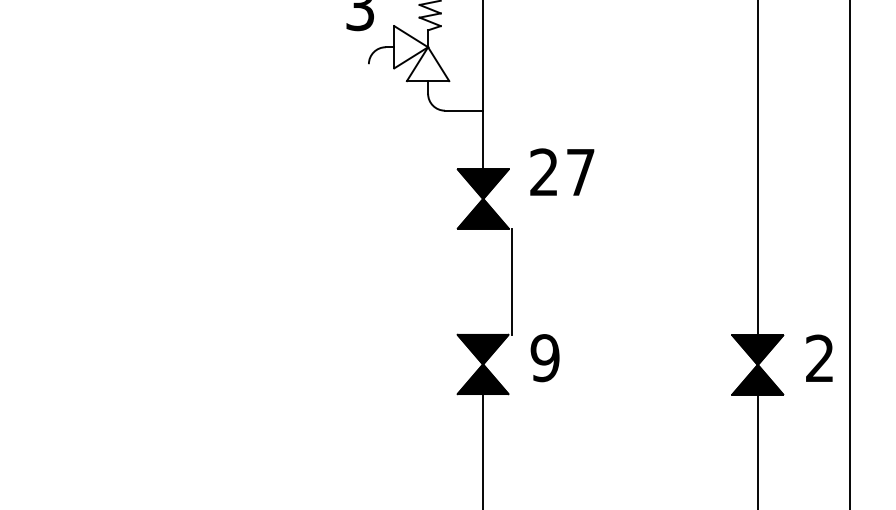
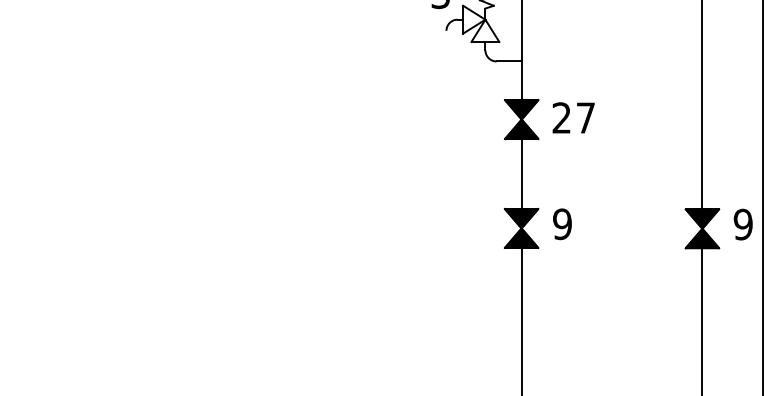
text: (561, 171) -> (573, 117), moved
line: (511, 280) -> (521, 173), moved
text: (818, 358) -> (742, 224), 2 -> 9

